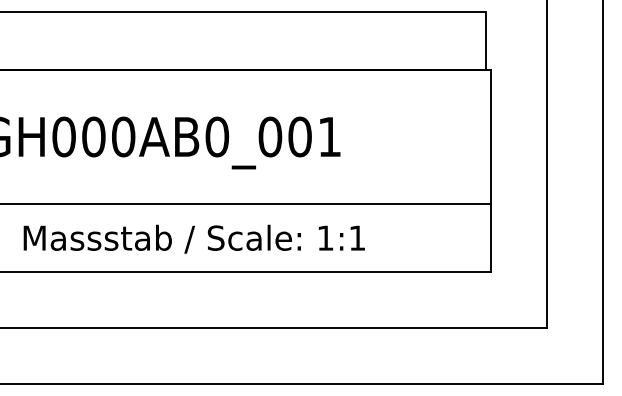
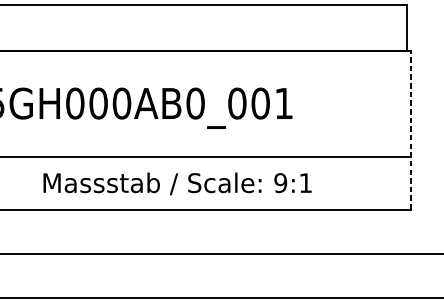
line: (490, 170) -> (410, 129), solid -> dashed
text: (325, 237) -> (280, 182), 1:1 -> 9:1

